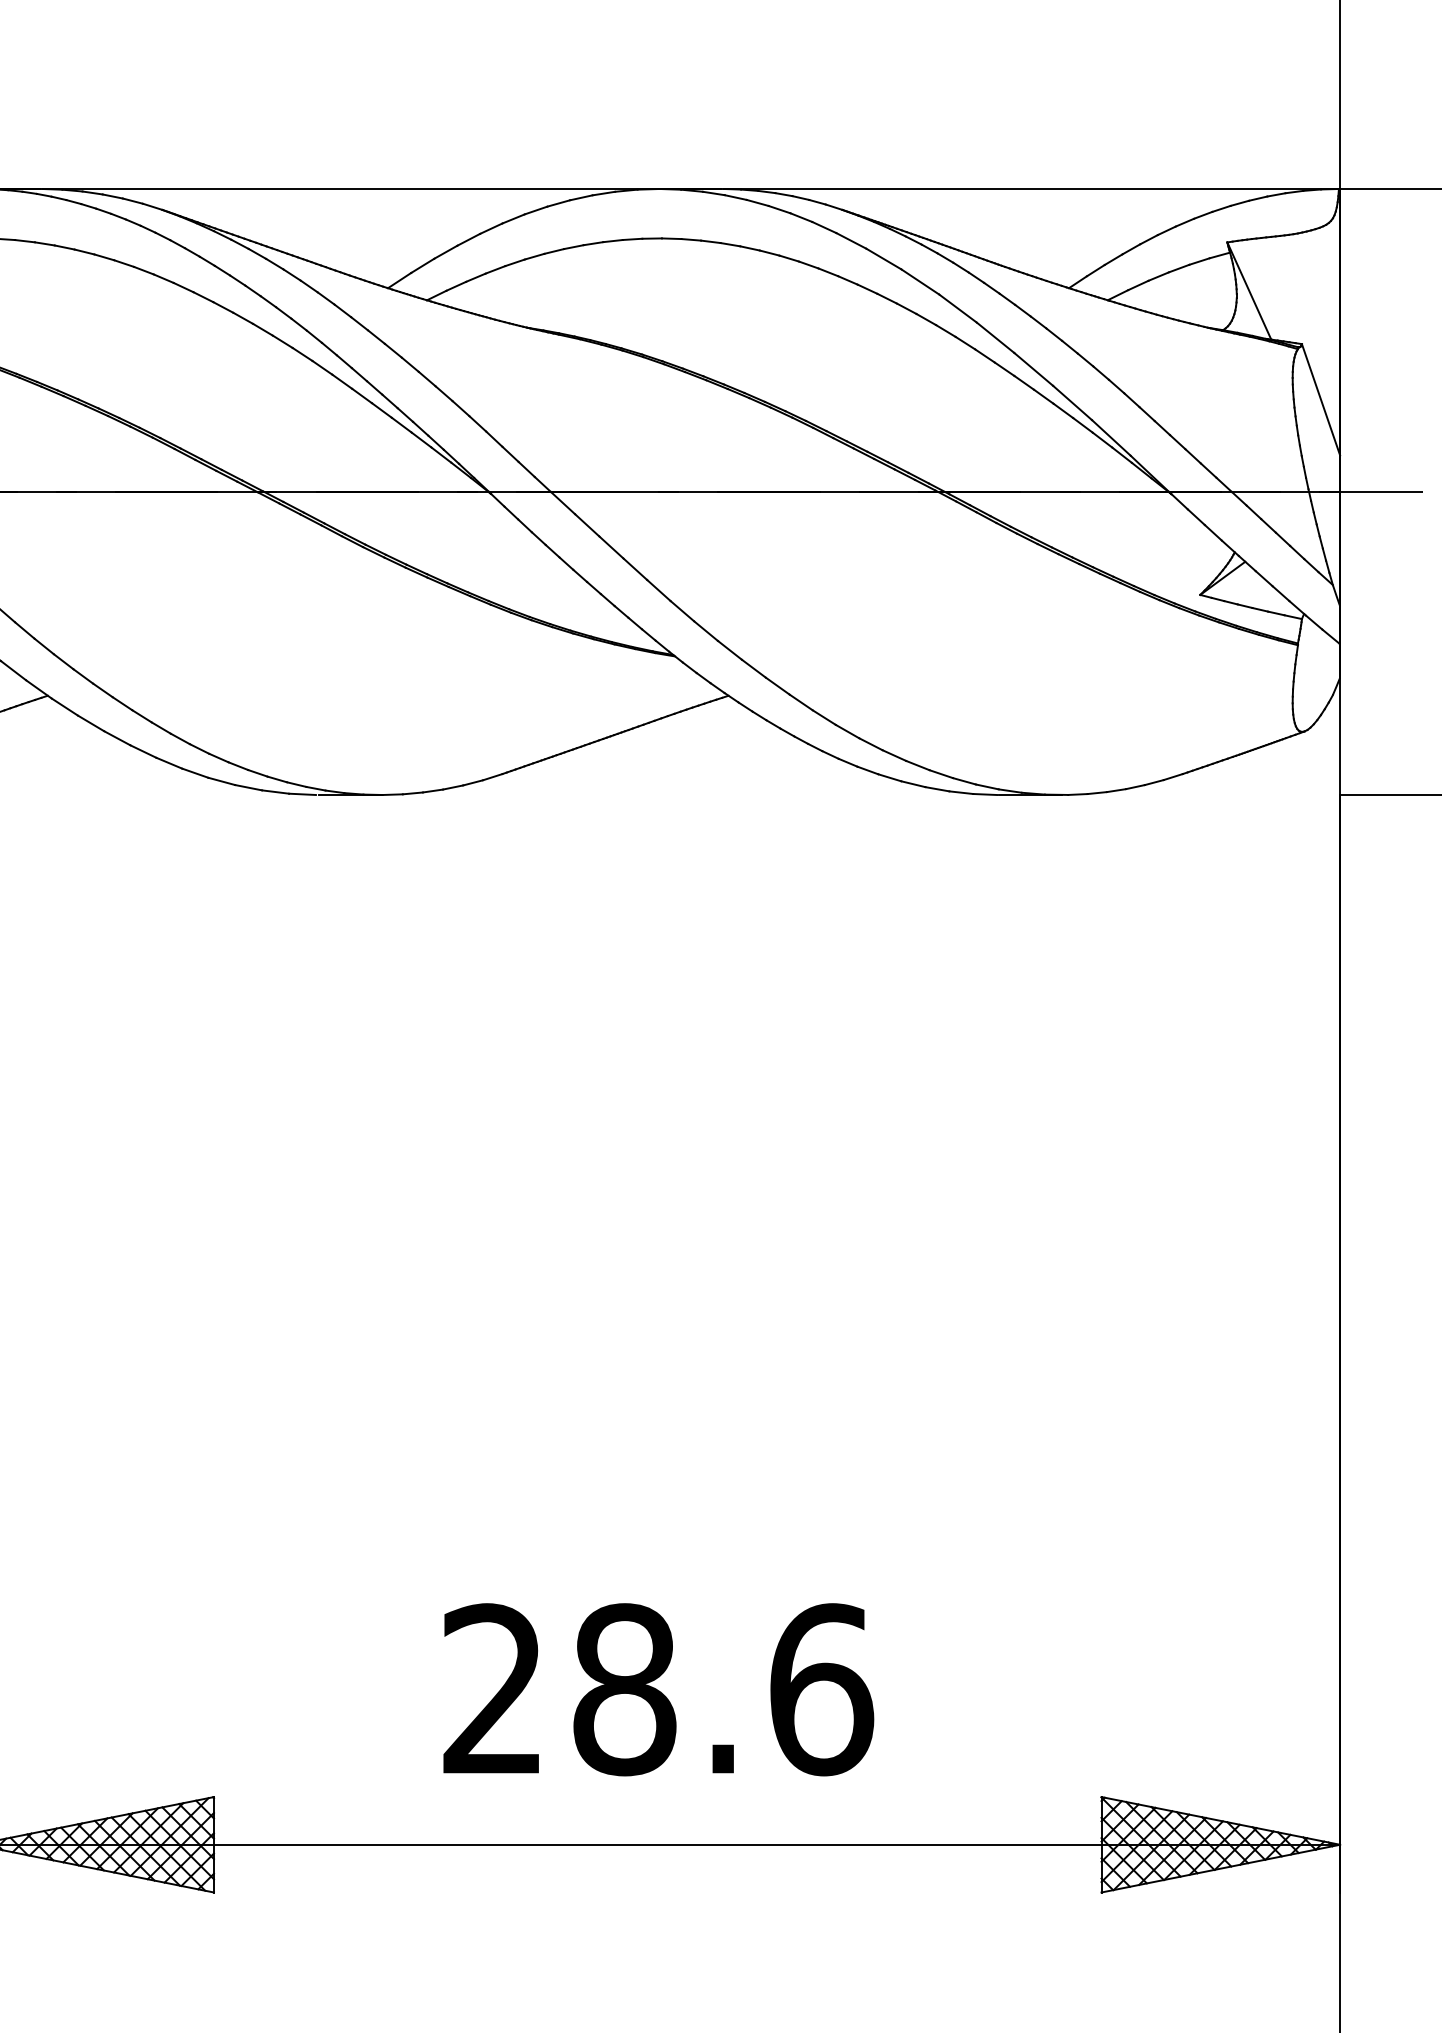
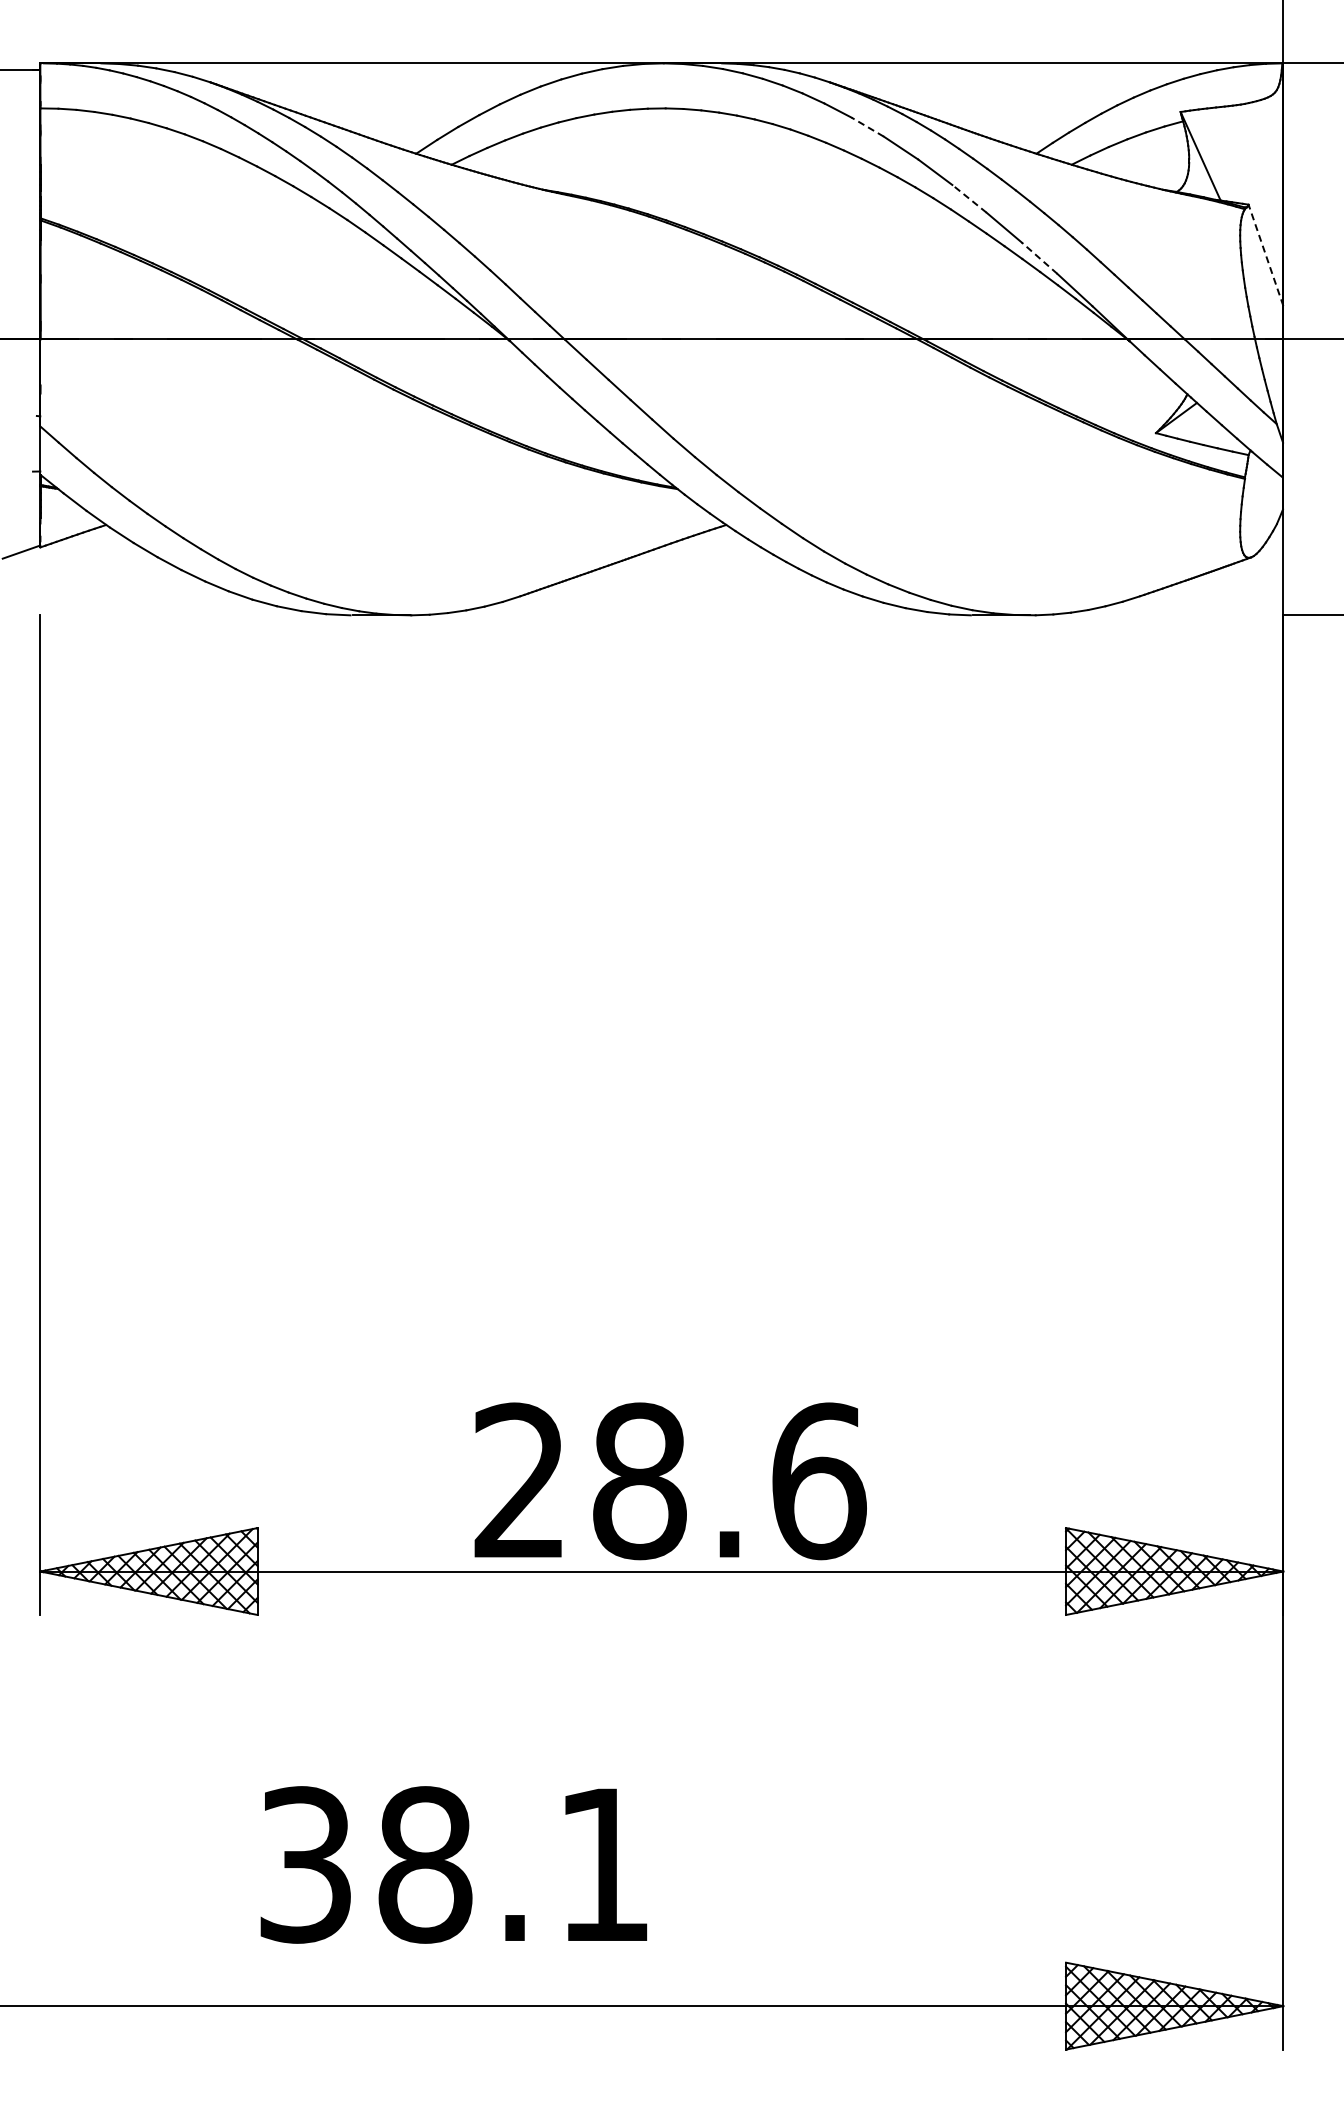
line: (883, 259) -> (867, 127), solid -> dashed
line: (995, 337) -> (969, 198), solid -> dashed
line: (1320, 399) -> (1265, 255), solid -> dashed
line: (1072, 403) -> (1039, 258), solid -> dashed
text: (658, 1689) -> (670, 1481), moved

